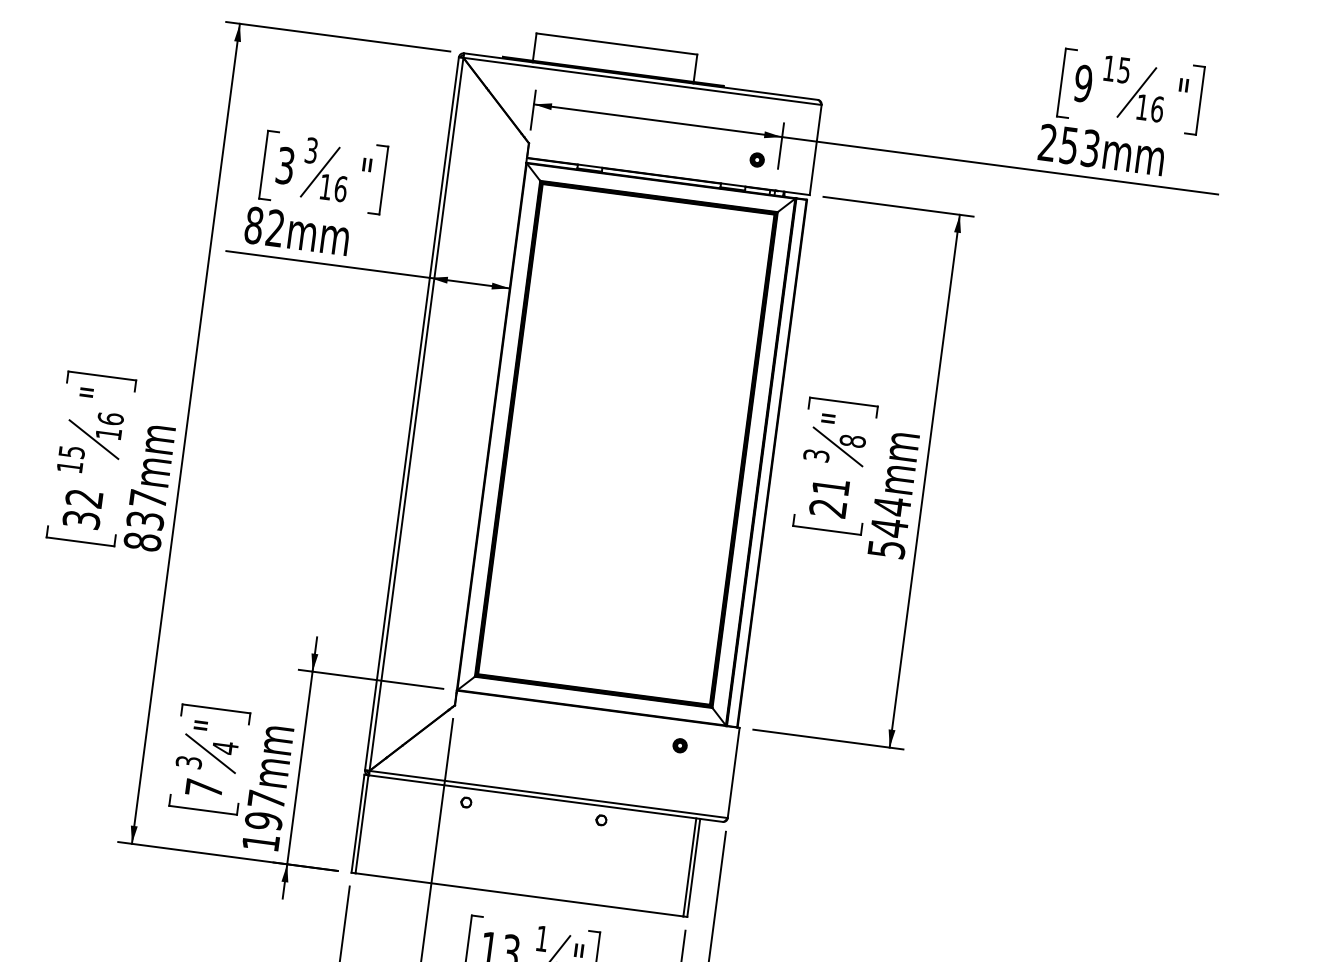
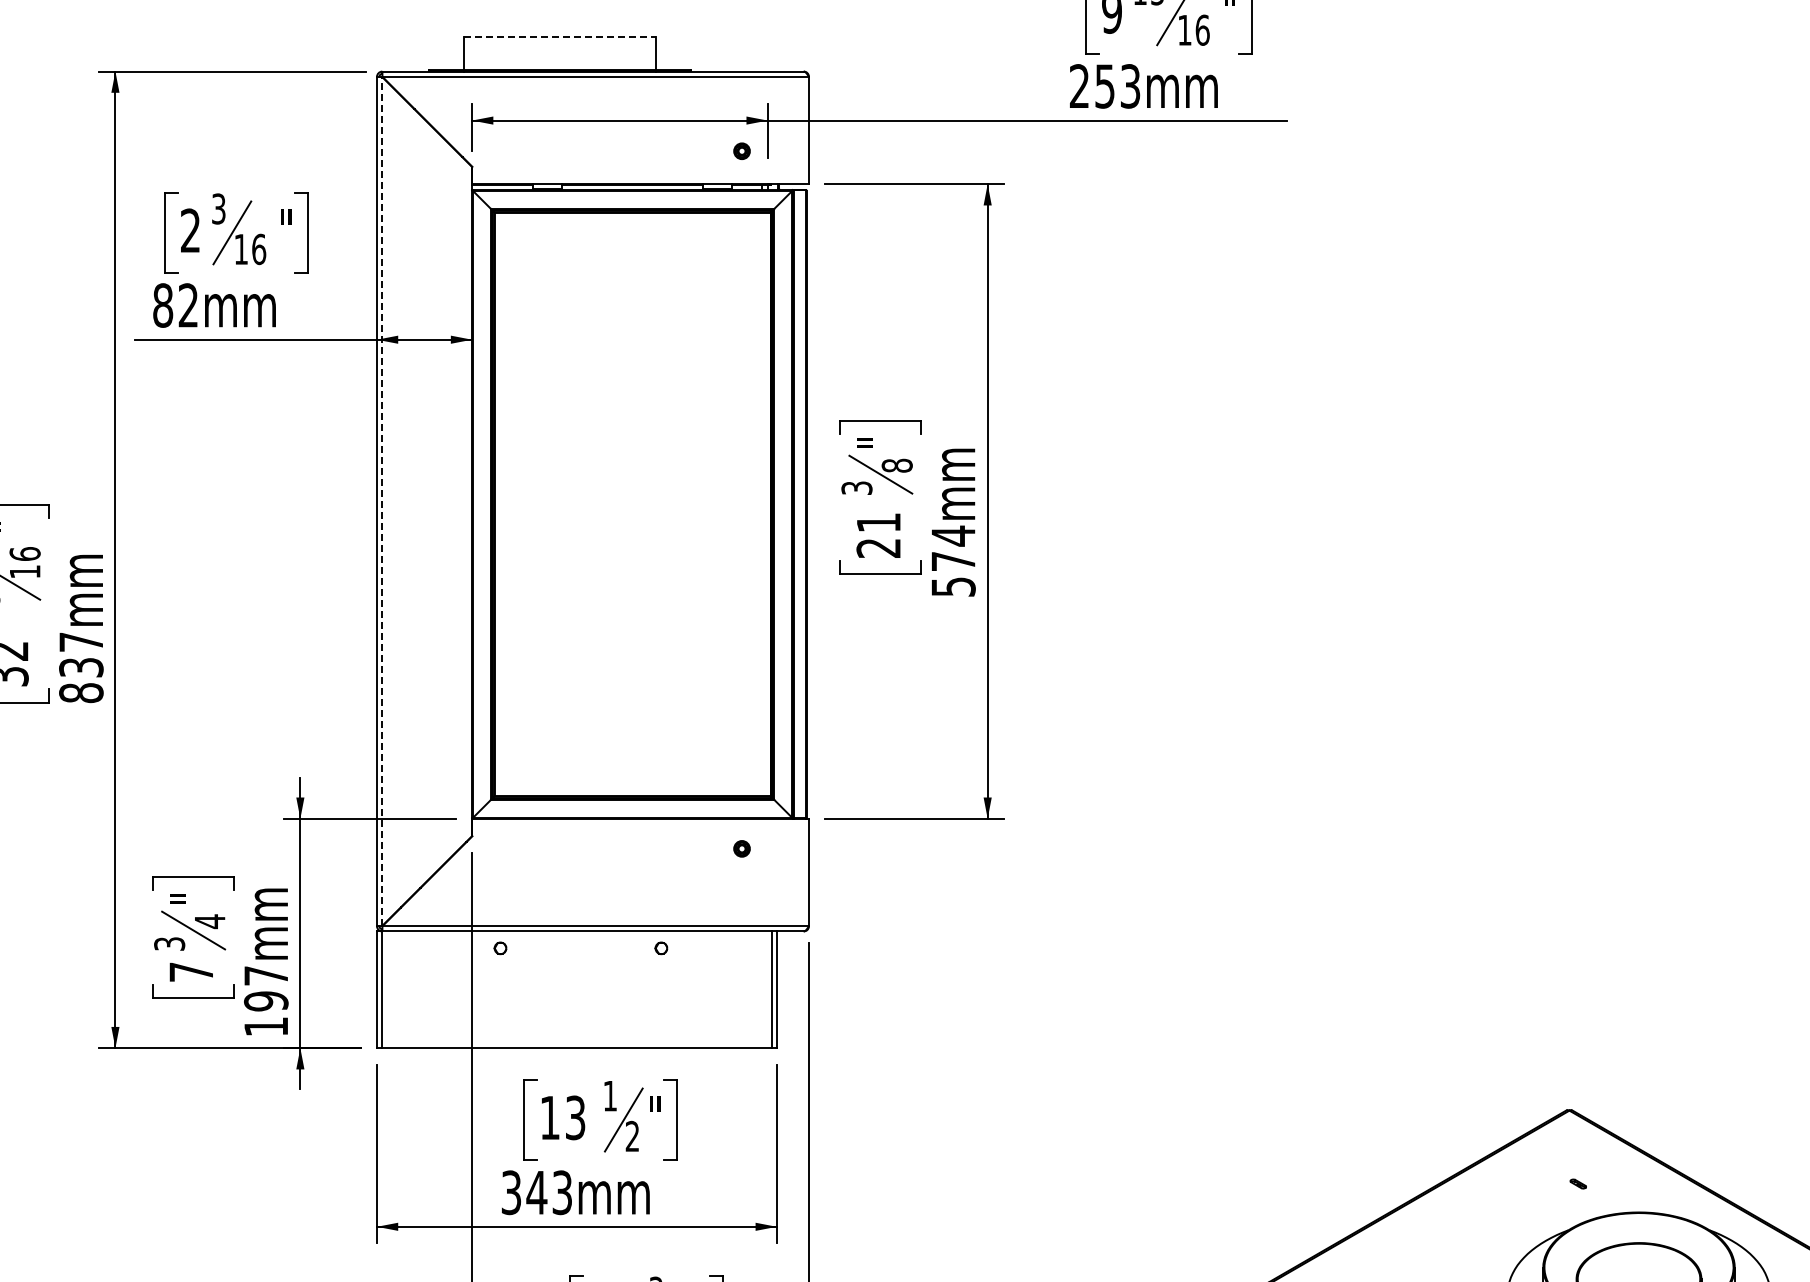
line: (616, 44) -> (559, 37), solid -> dashed
text: (285, 165) -> (190, 230), 3 -> 2
line: (416, 413) -> (382, 500), solid -> dashed
text: (889, 527) -> (953, 561), 544mm -> 574mm

